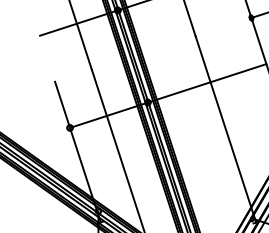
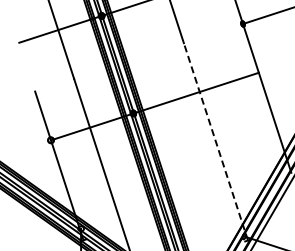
line: (225, 129) -> (215, 141), solid -> dashed

